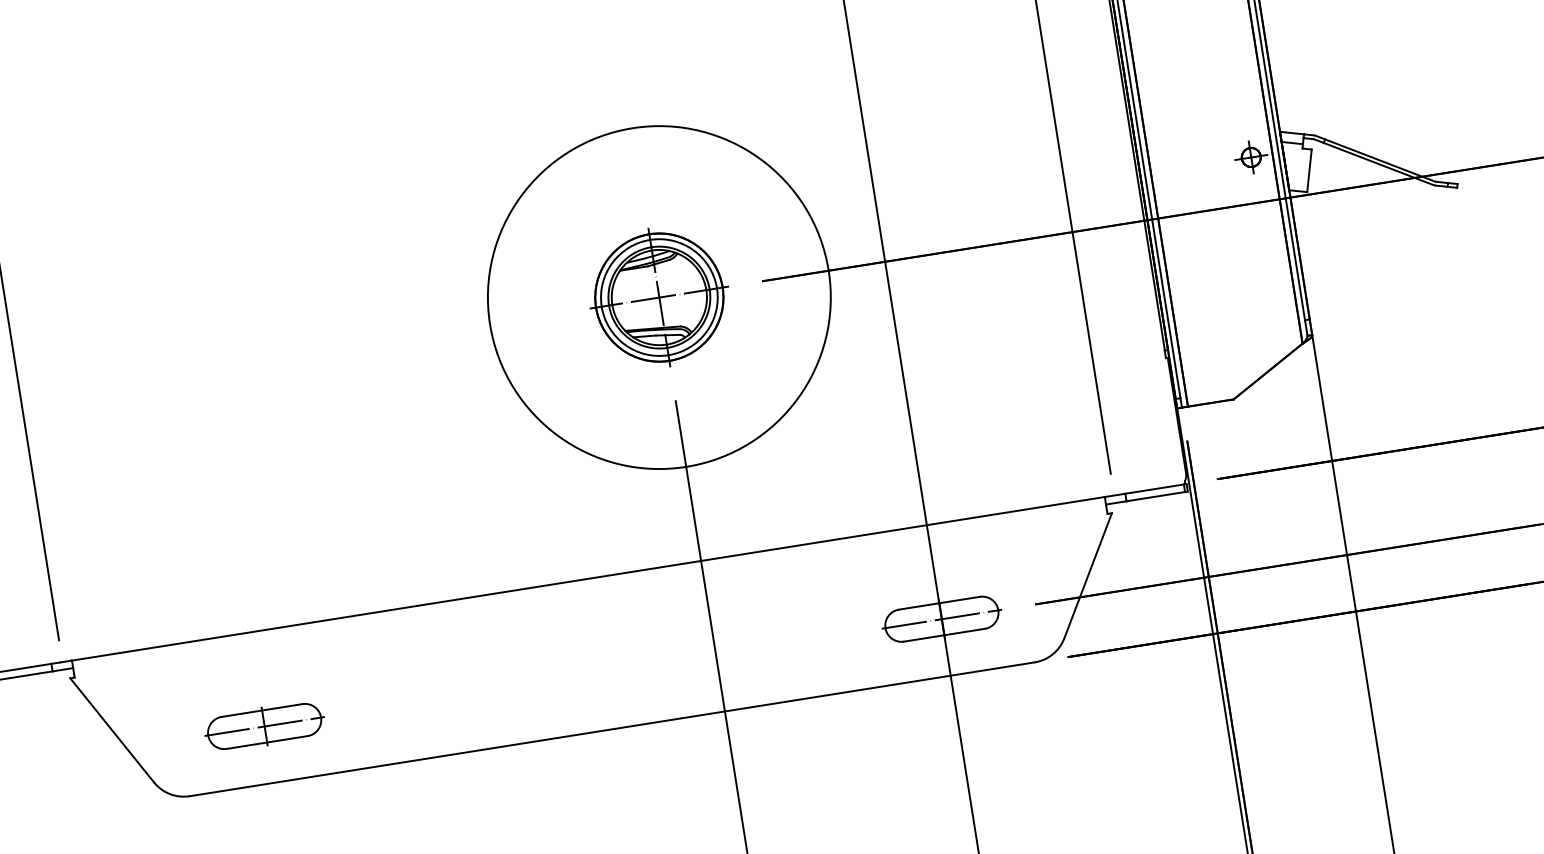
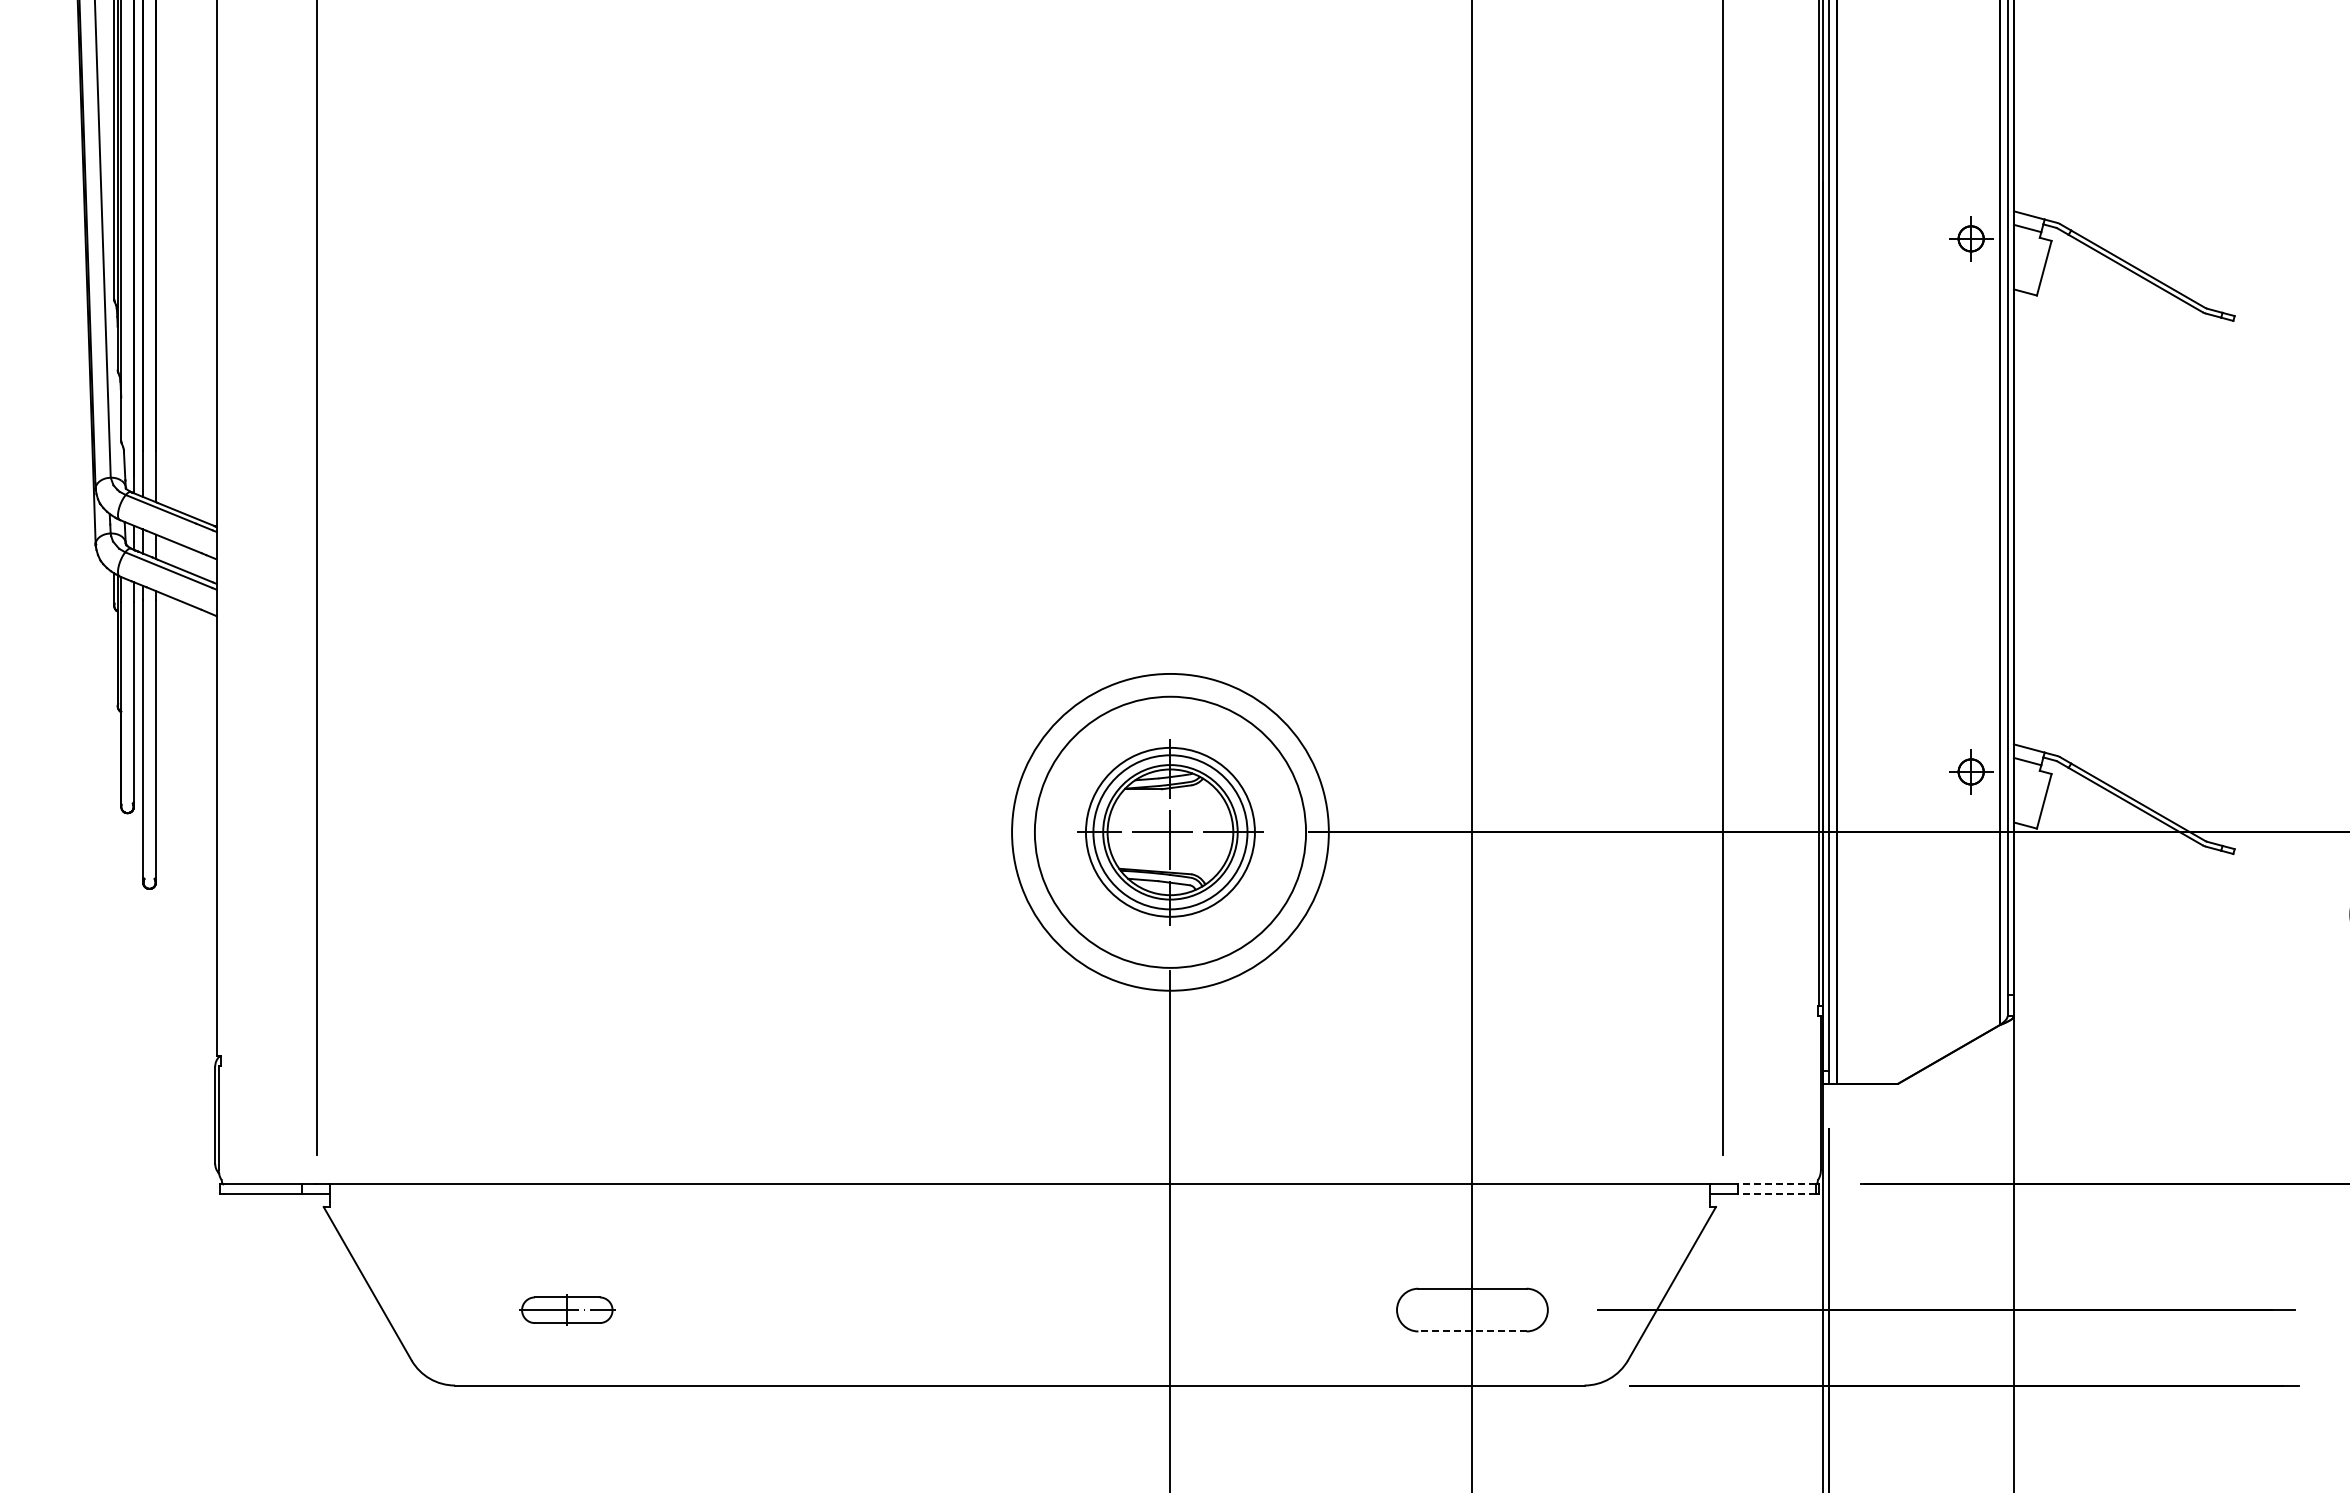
circle: (659, 297) -> (1170, 832), size x0.7
circle: (659, 297) -> (1170, 832), size x1.6
line: (1154, 489) -> (1776, 1184), solid -> dashed
line: (1155, 496) -> (1776, 1194), solid -> dashed
line: (941, 619) -> (1471, 1310), removed
line: (943, 635) -> (1471, 1331), solid -> dashed
part: (264, 726) -> (567, 1310), size x0.6

